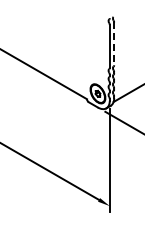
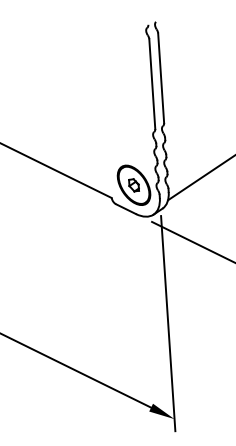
line: (114, 44) -> (161, 79), dashed -> solid

